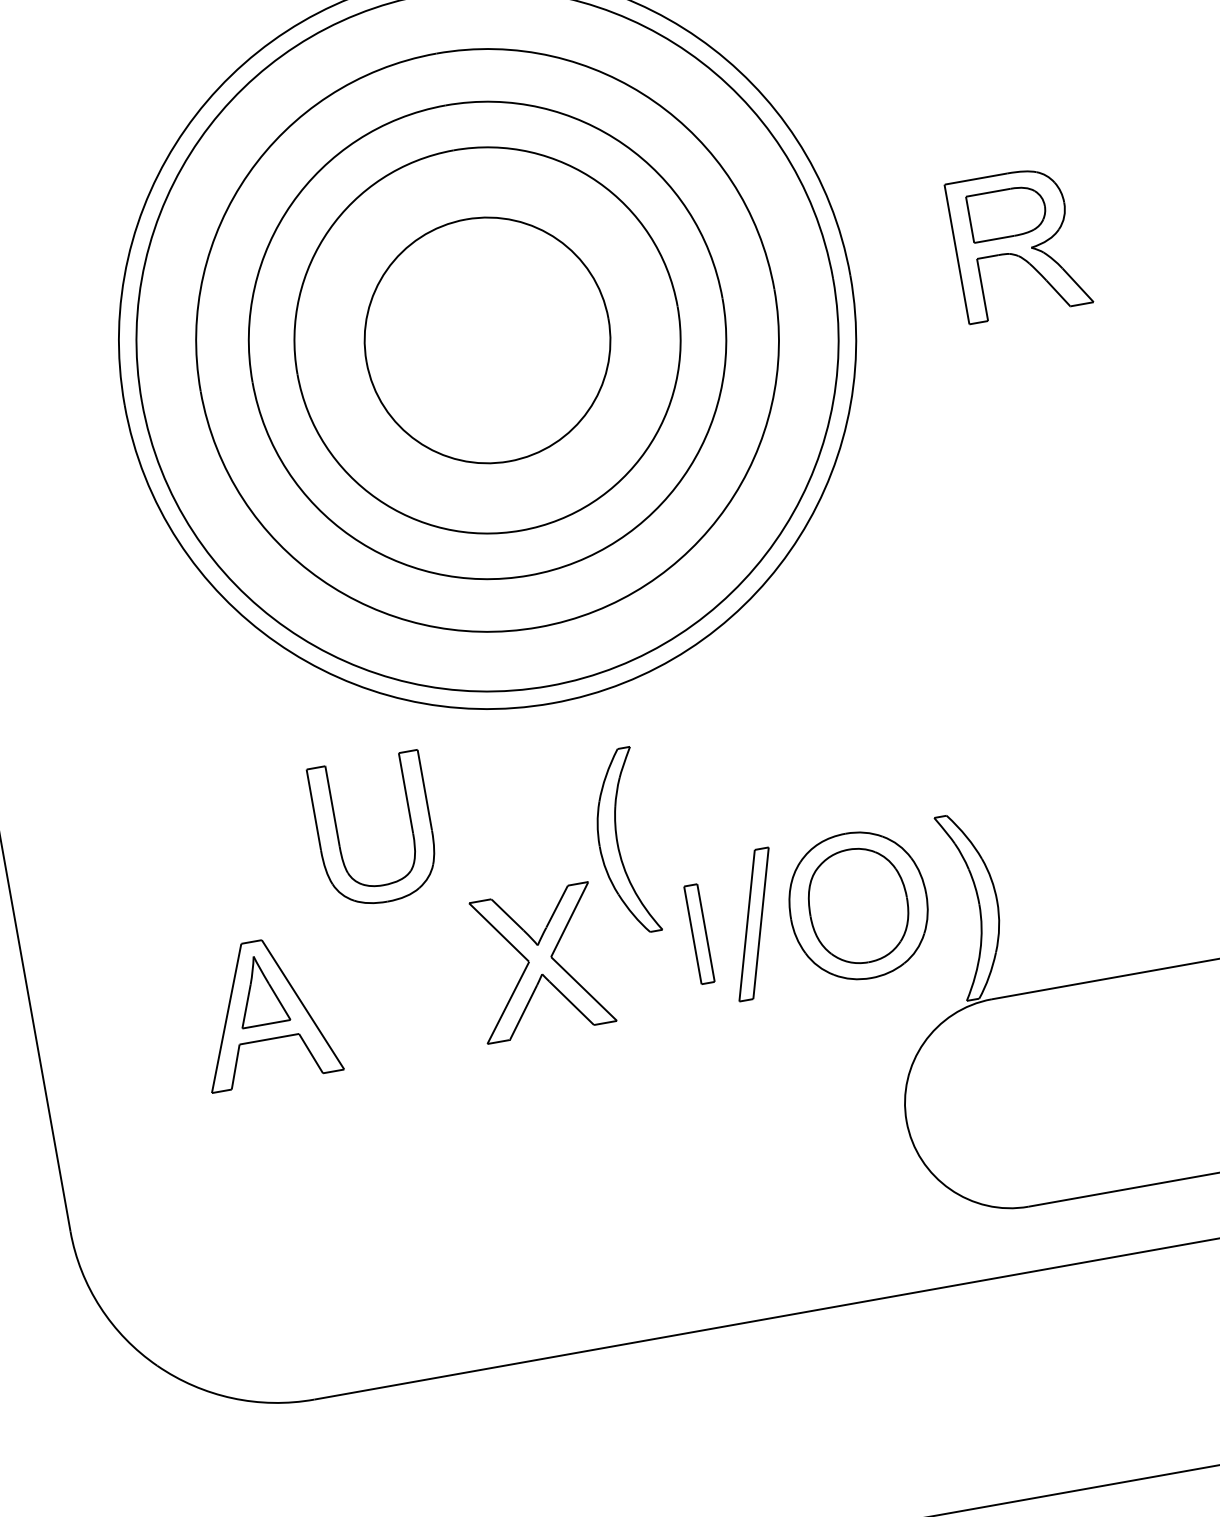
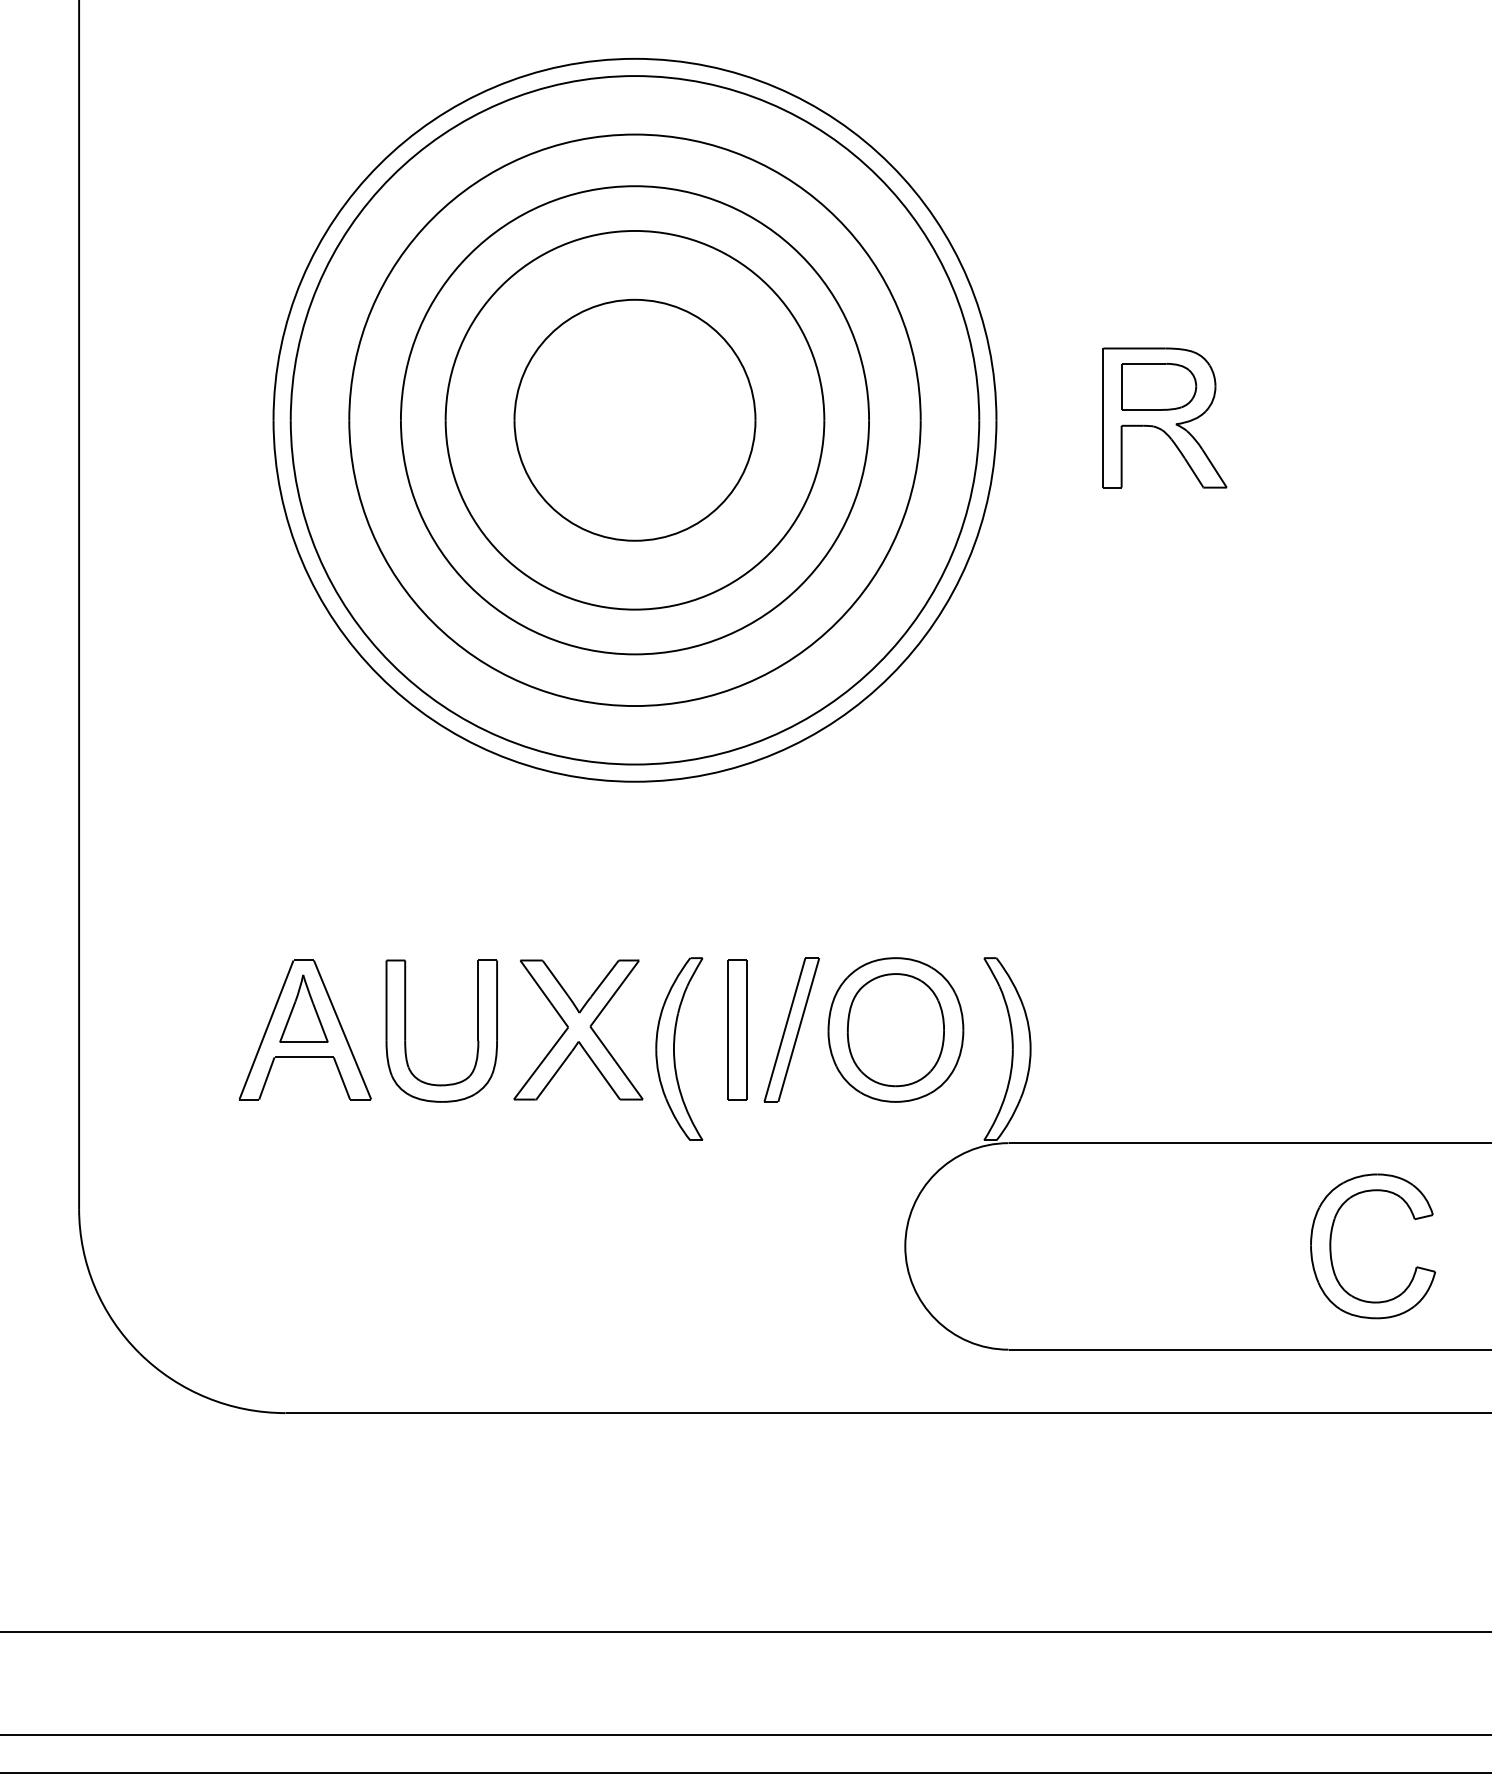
part: (339, 836) -> (406, 1030), moved
part: (622, 841) -> (679, 1048), moved
part: (699, 933) -> (737, 1029), size x1.43

